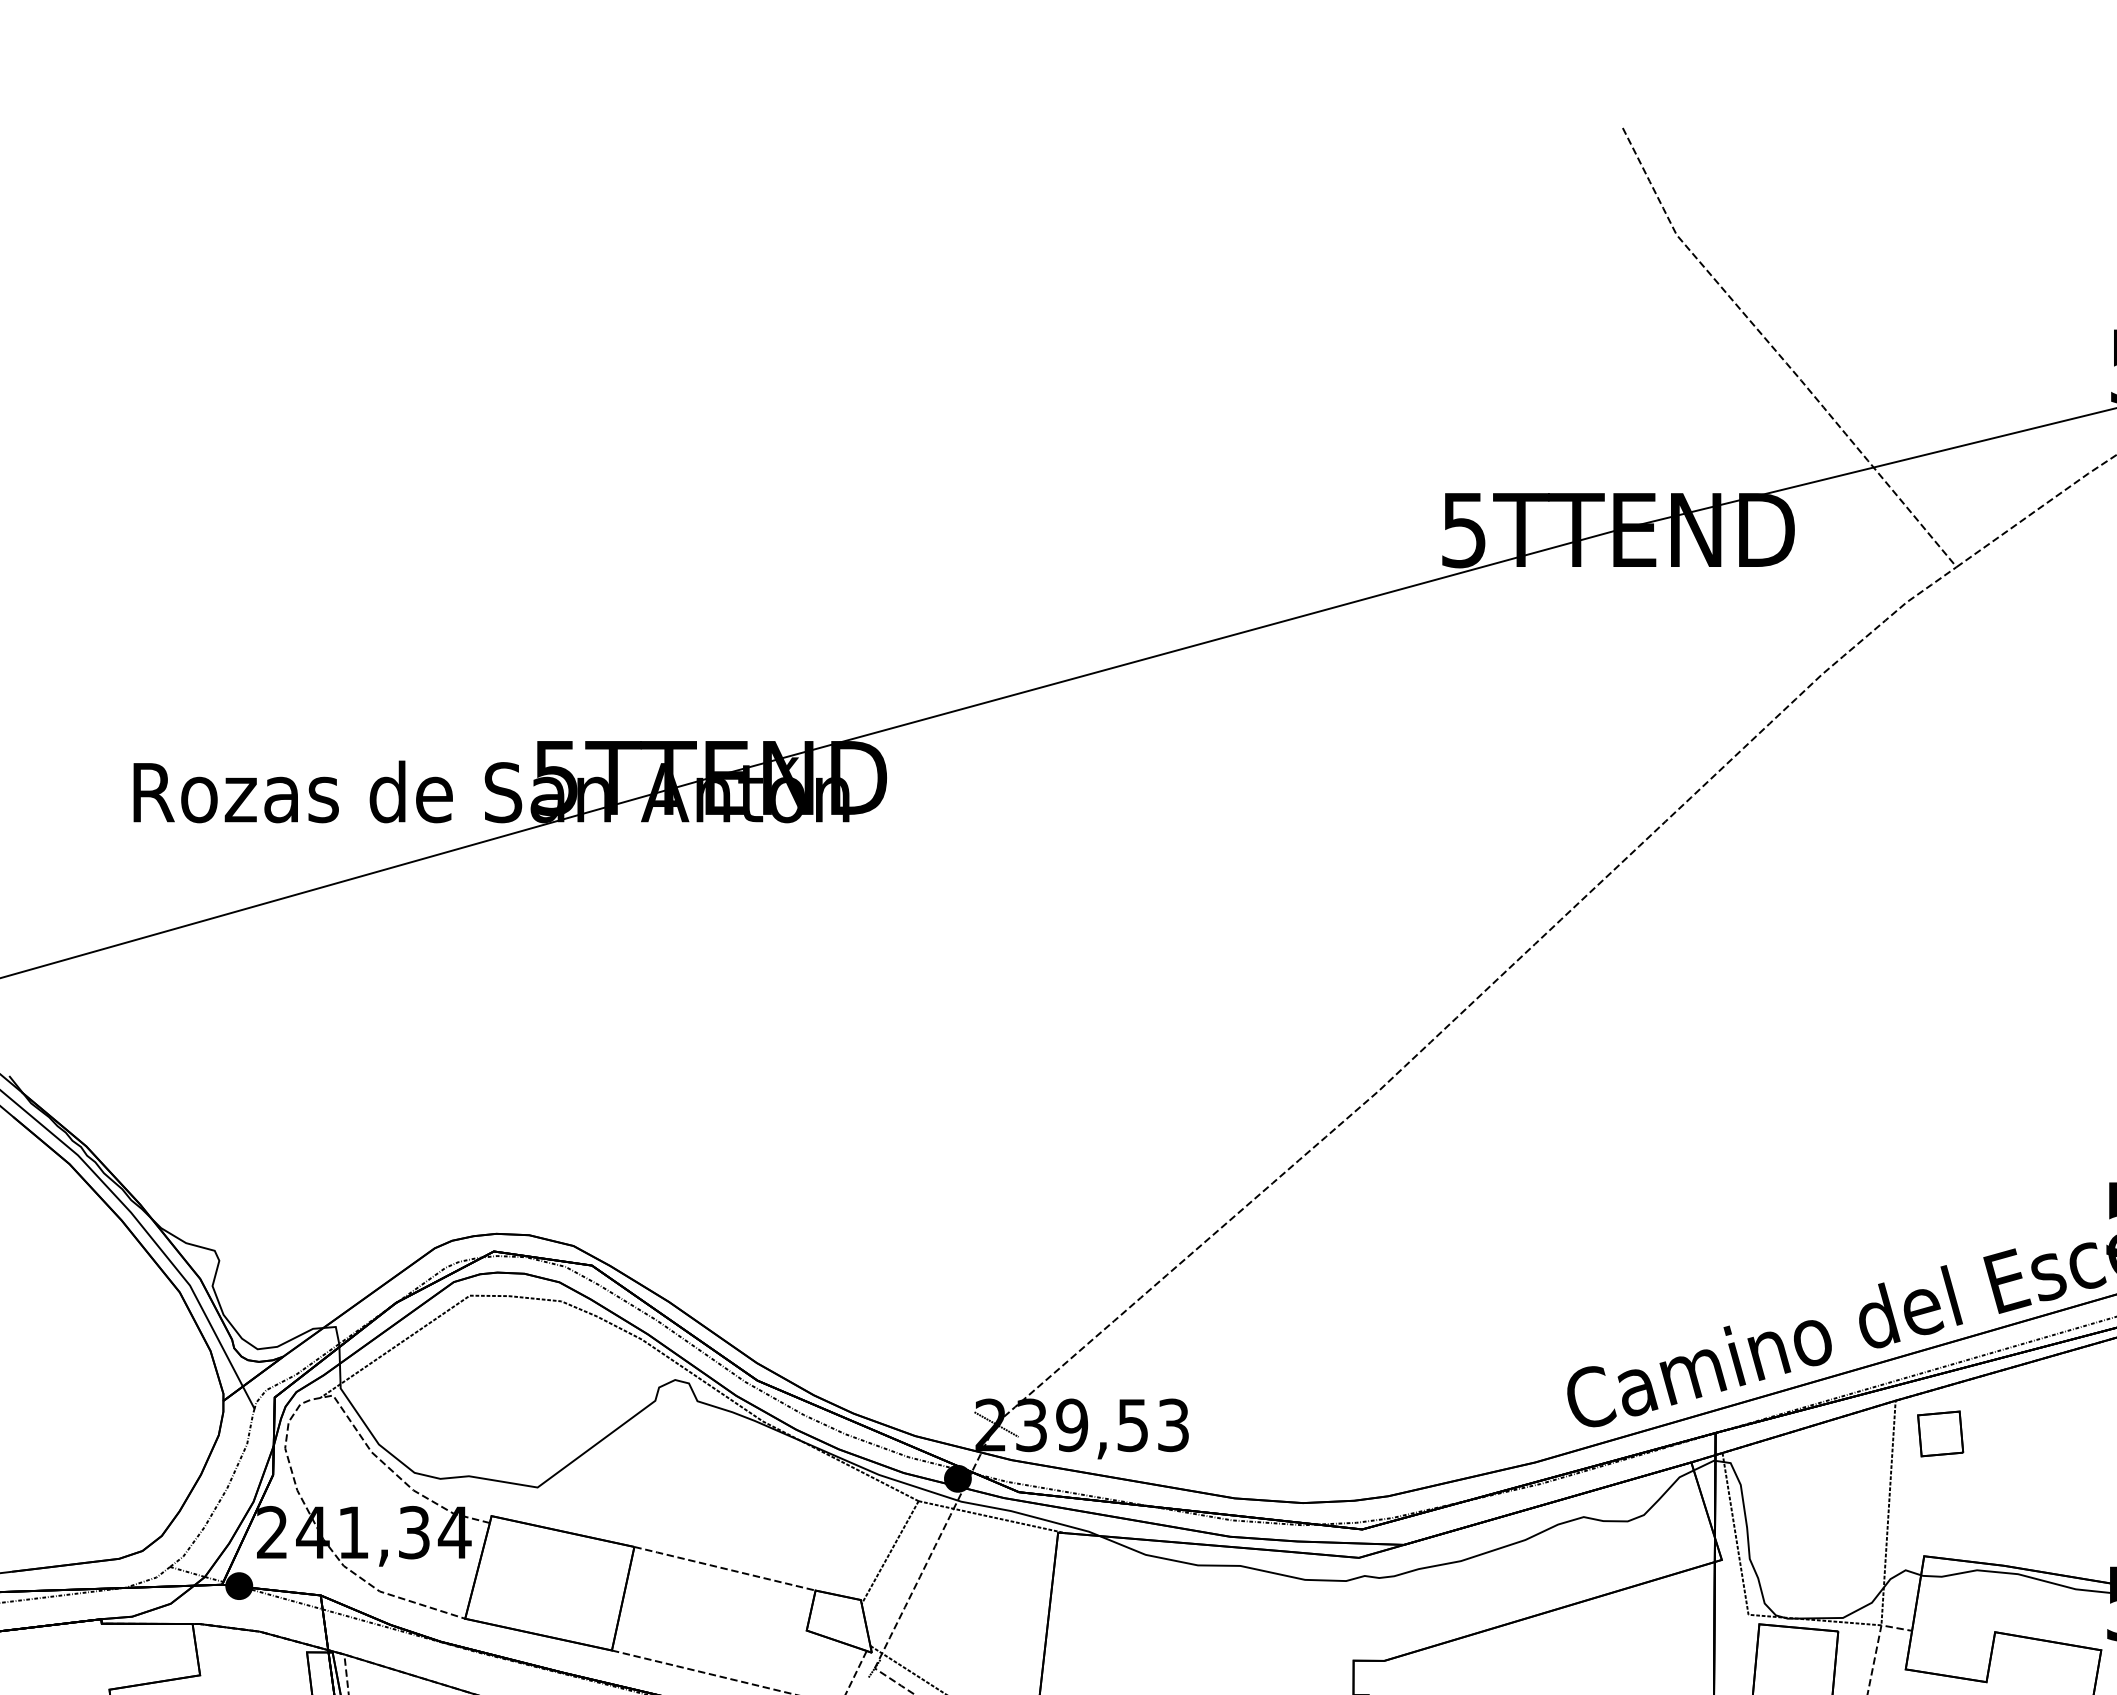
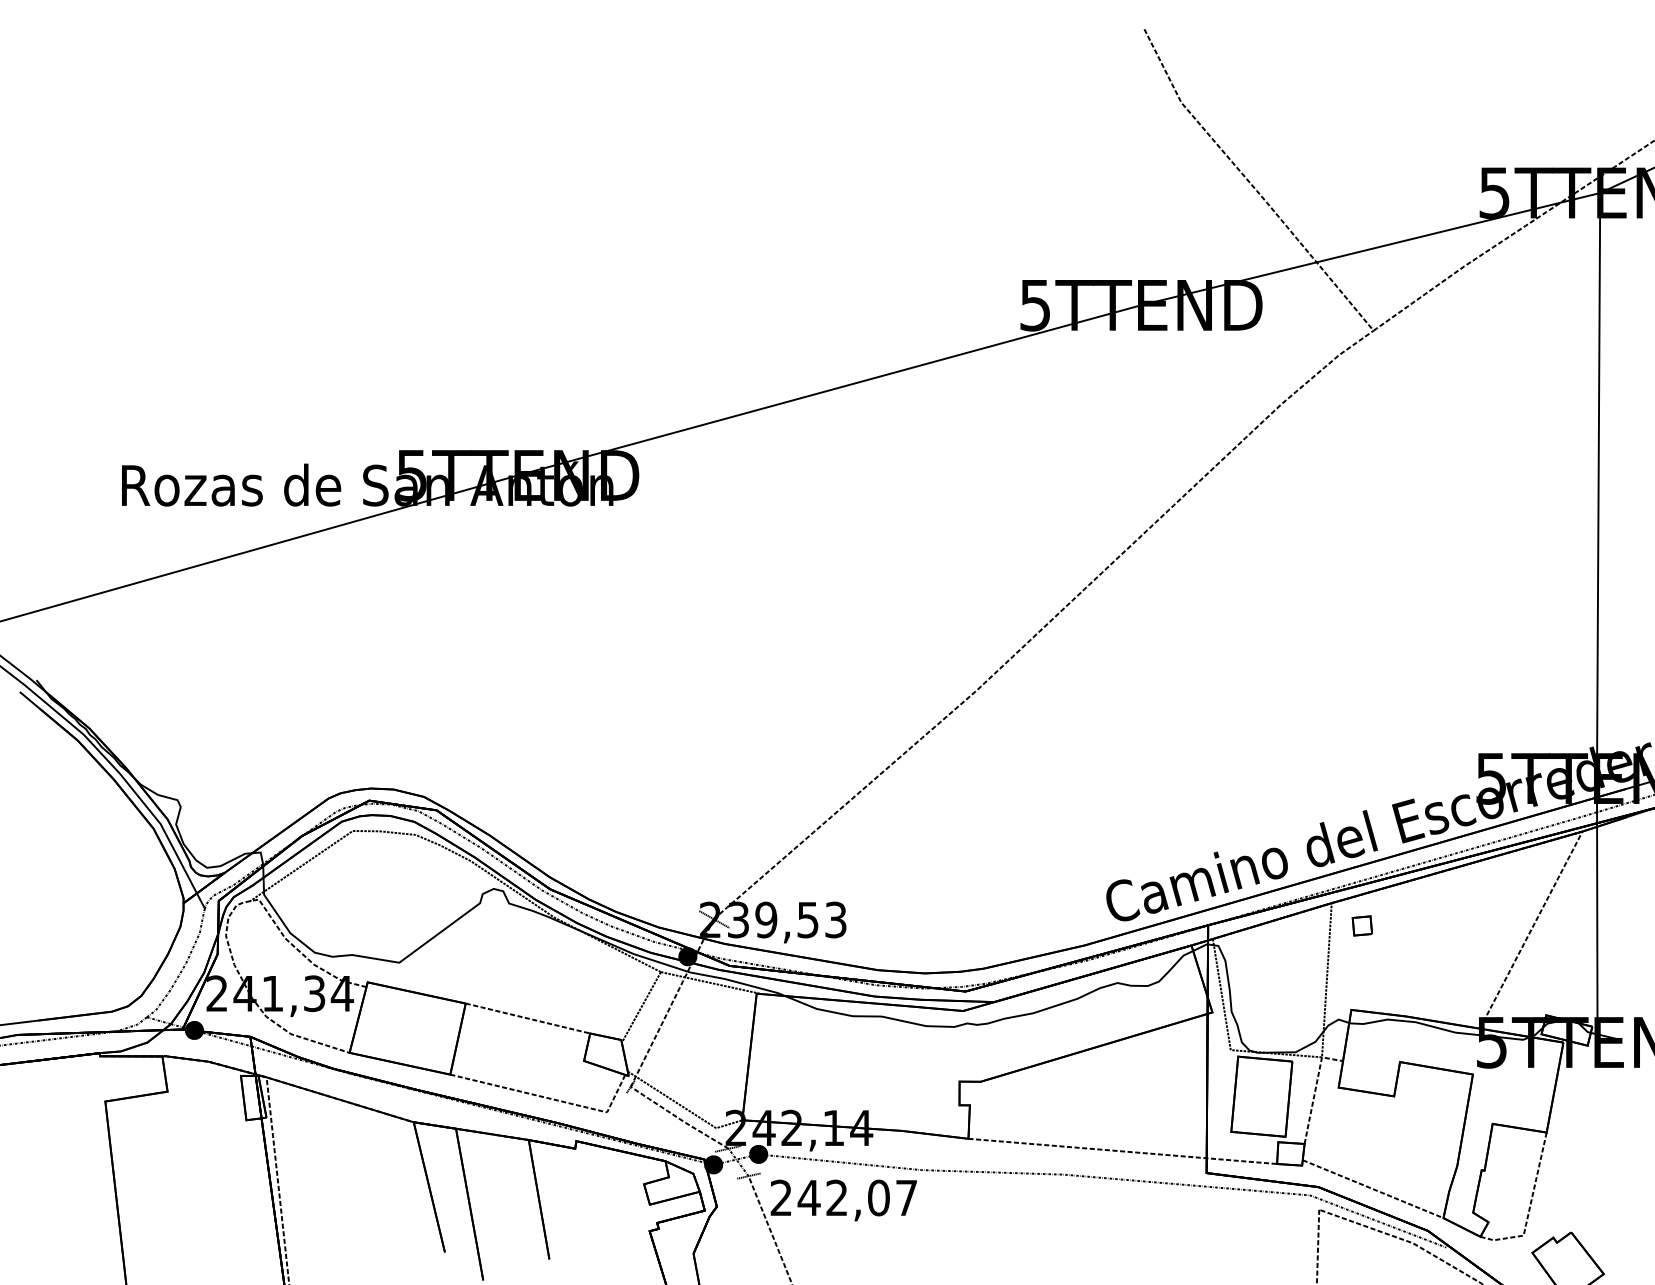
part: (1938, 1433) -> (1361, 925), size x0.62

